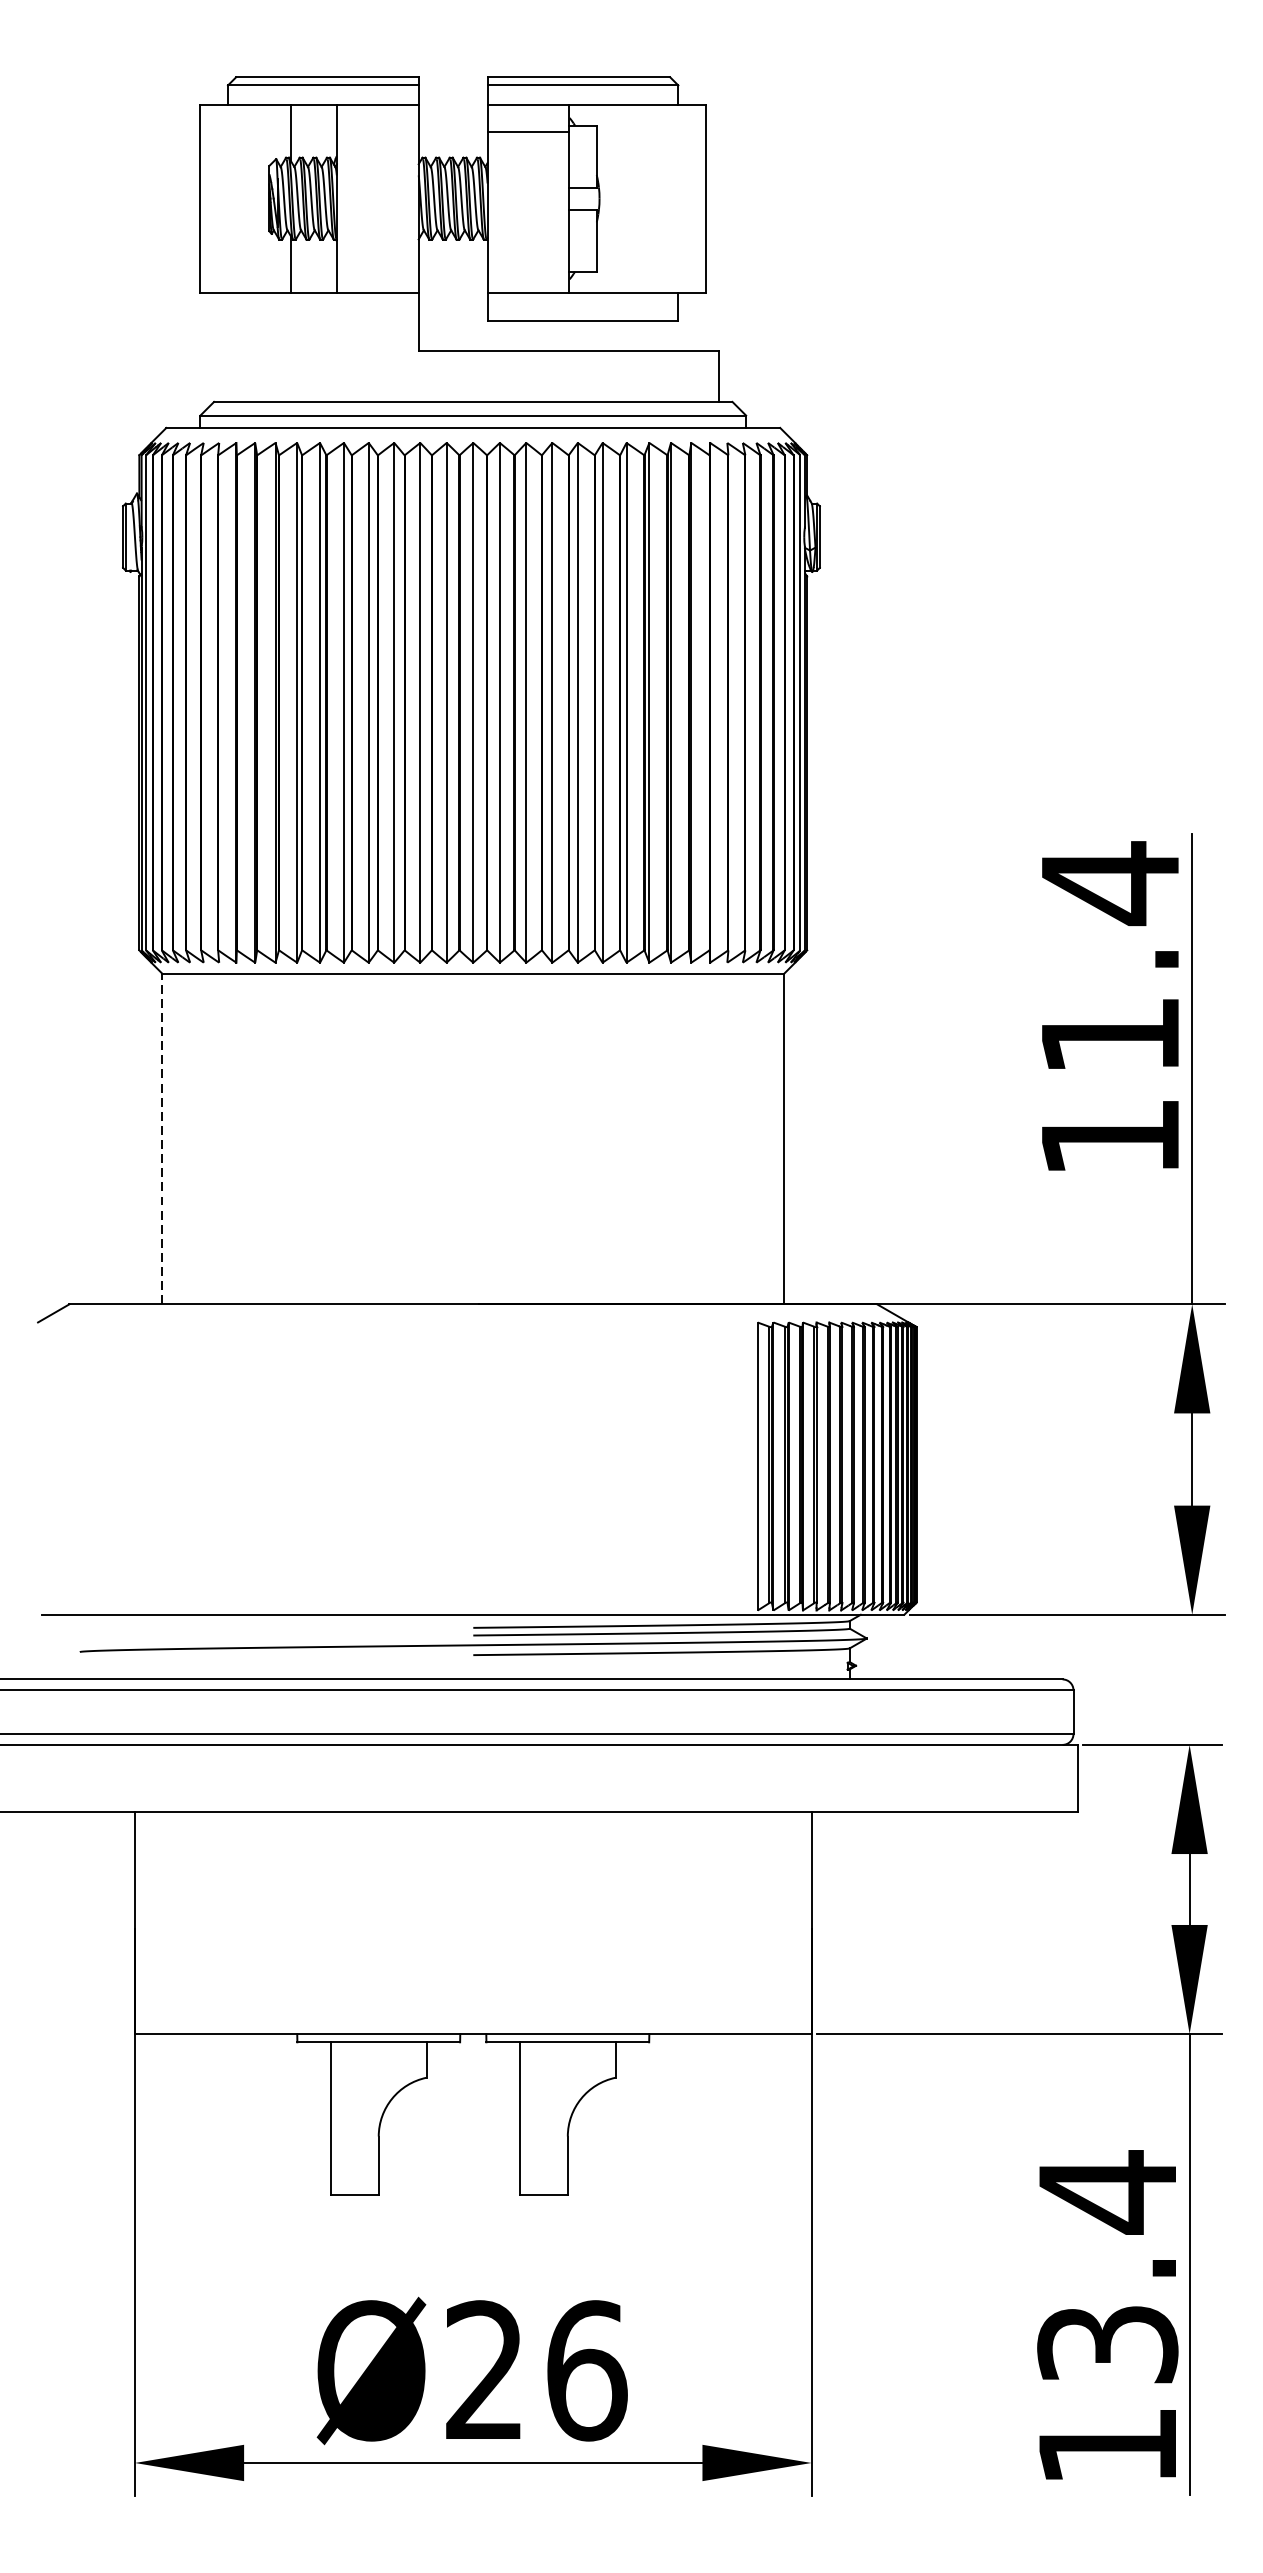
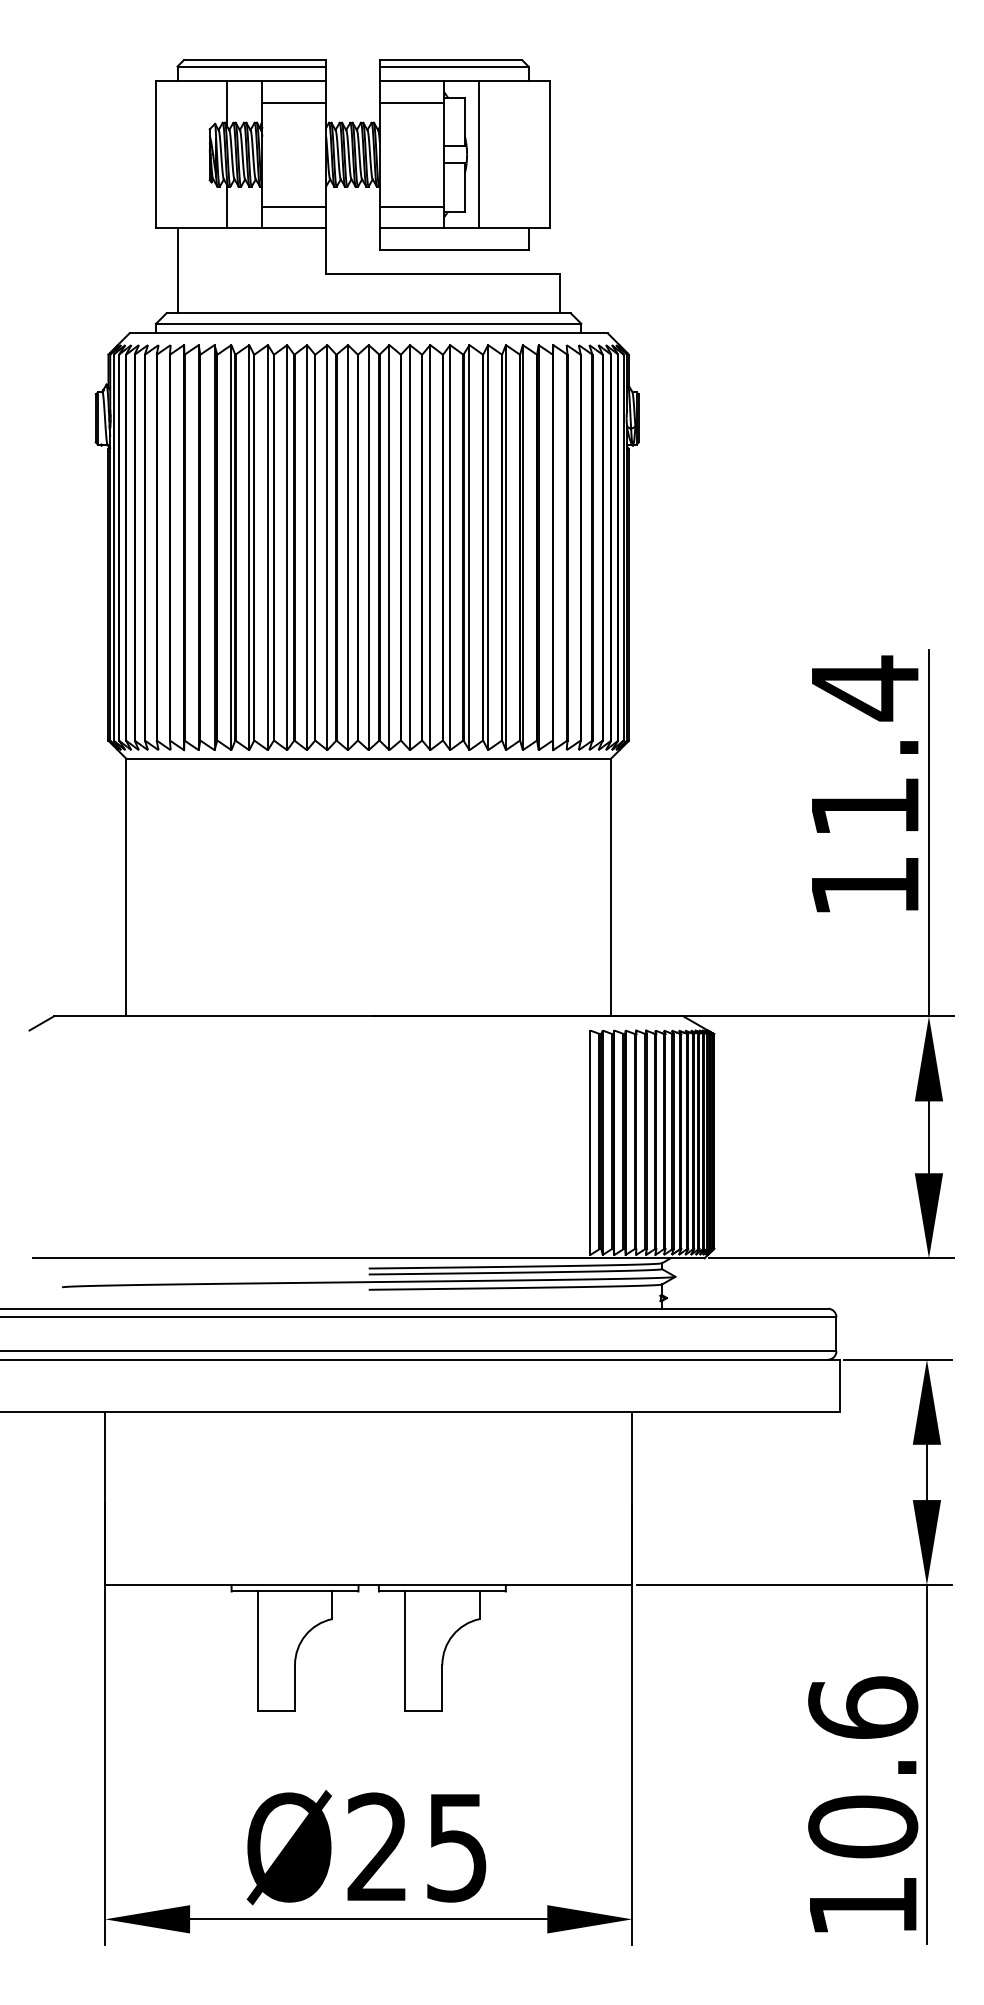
line: (378, 131) -> (294, 102), added
line: (615, 198) -> (479, 154), added
line: (378, 265) -> (294, 206), added
line: (528, 265) -> (411, 206), added
line: (227, 347) -> (177, 270), added
line: (162, 1138) -> (126, 887), dashed -> solid
text: (1108, 2266) -> (863, 1766), 13.4 -> 10.6
text: (587, 2370) -> (457, 1847), Ø26 -> Ø25

